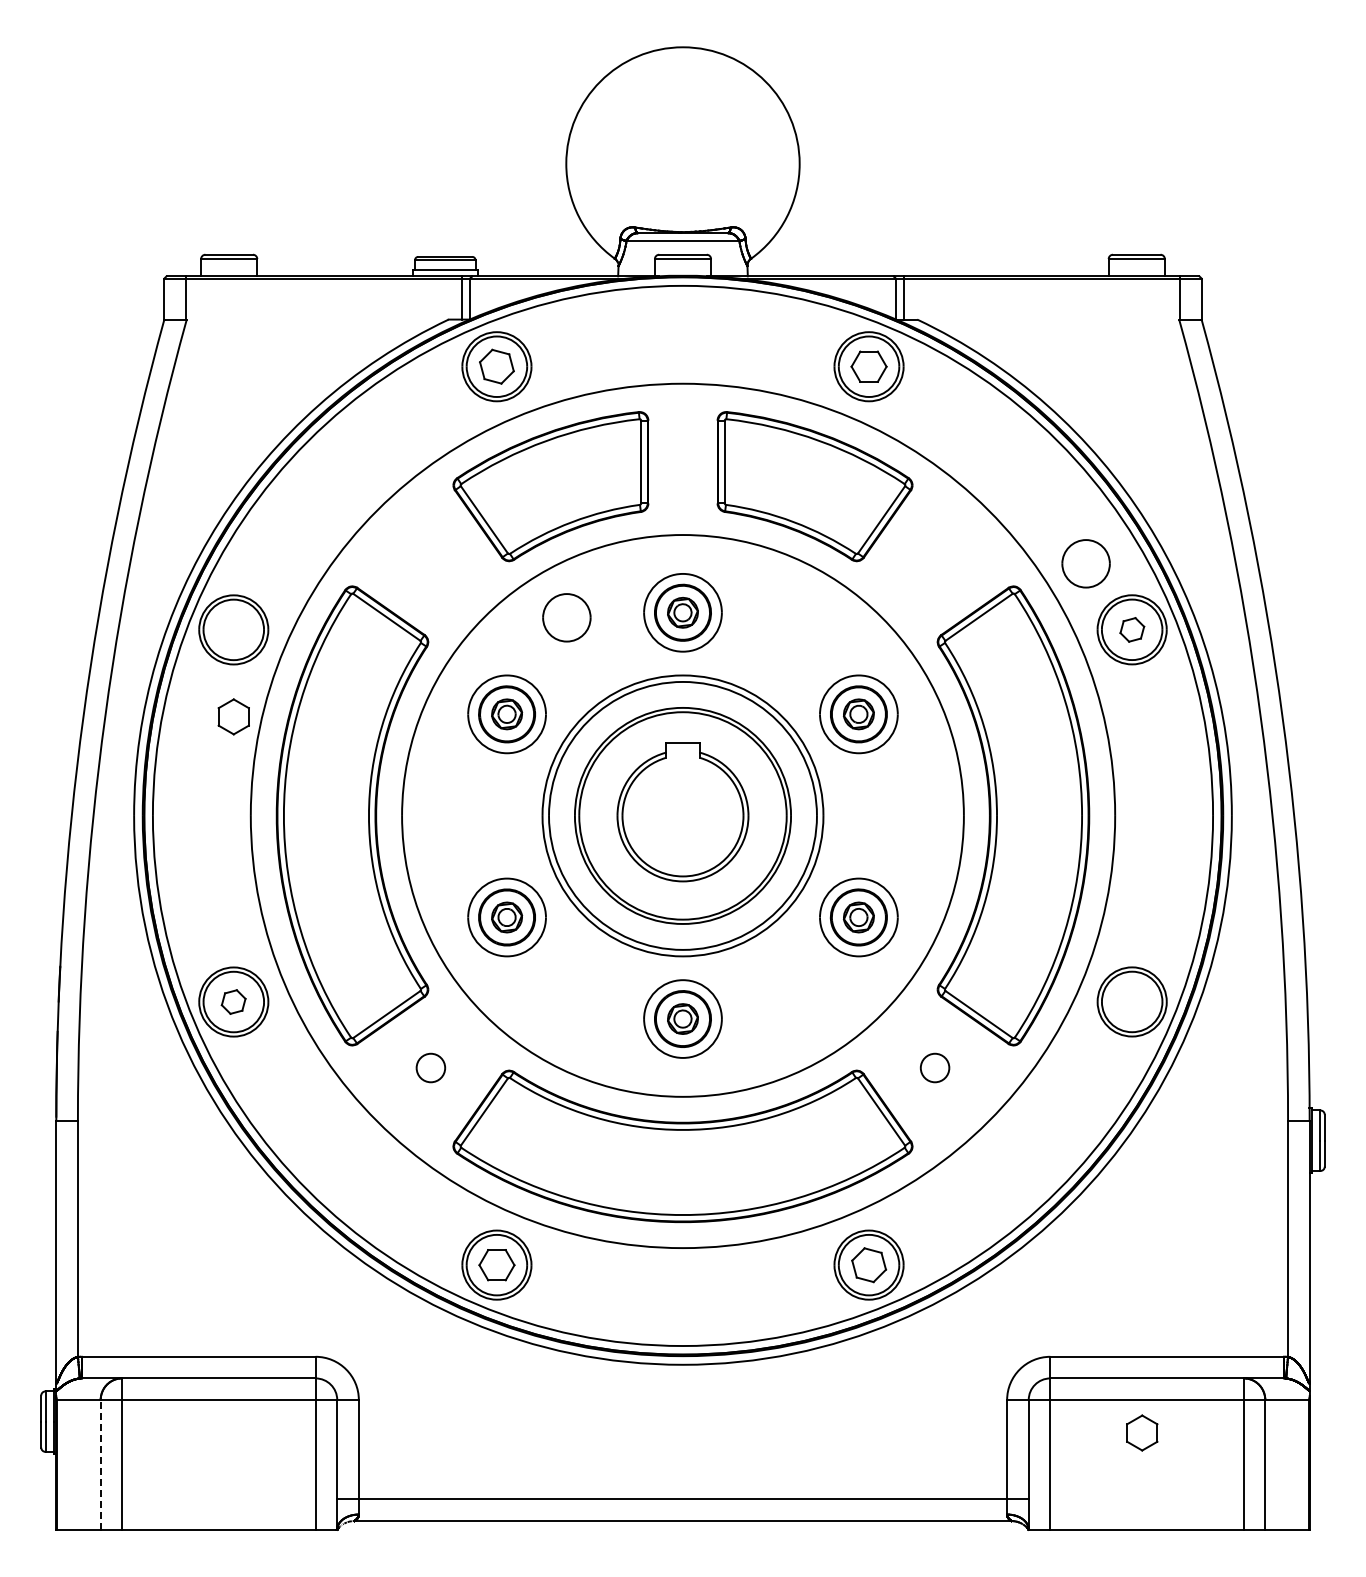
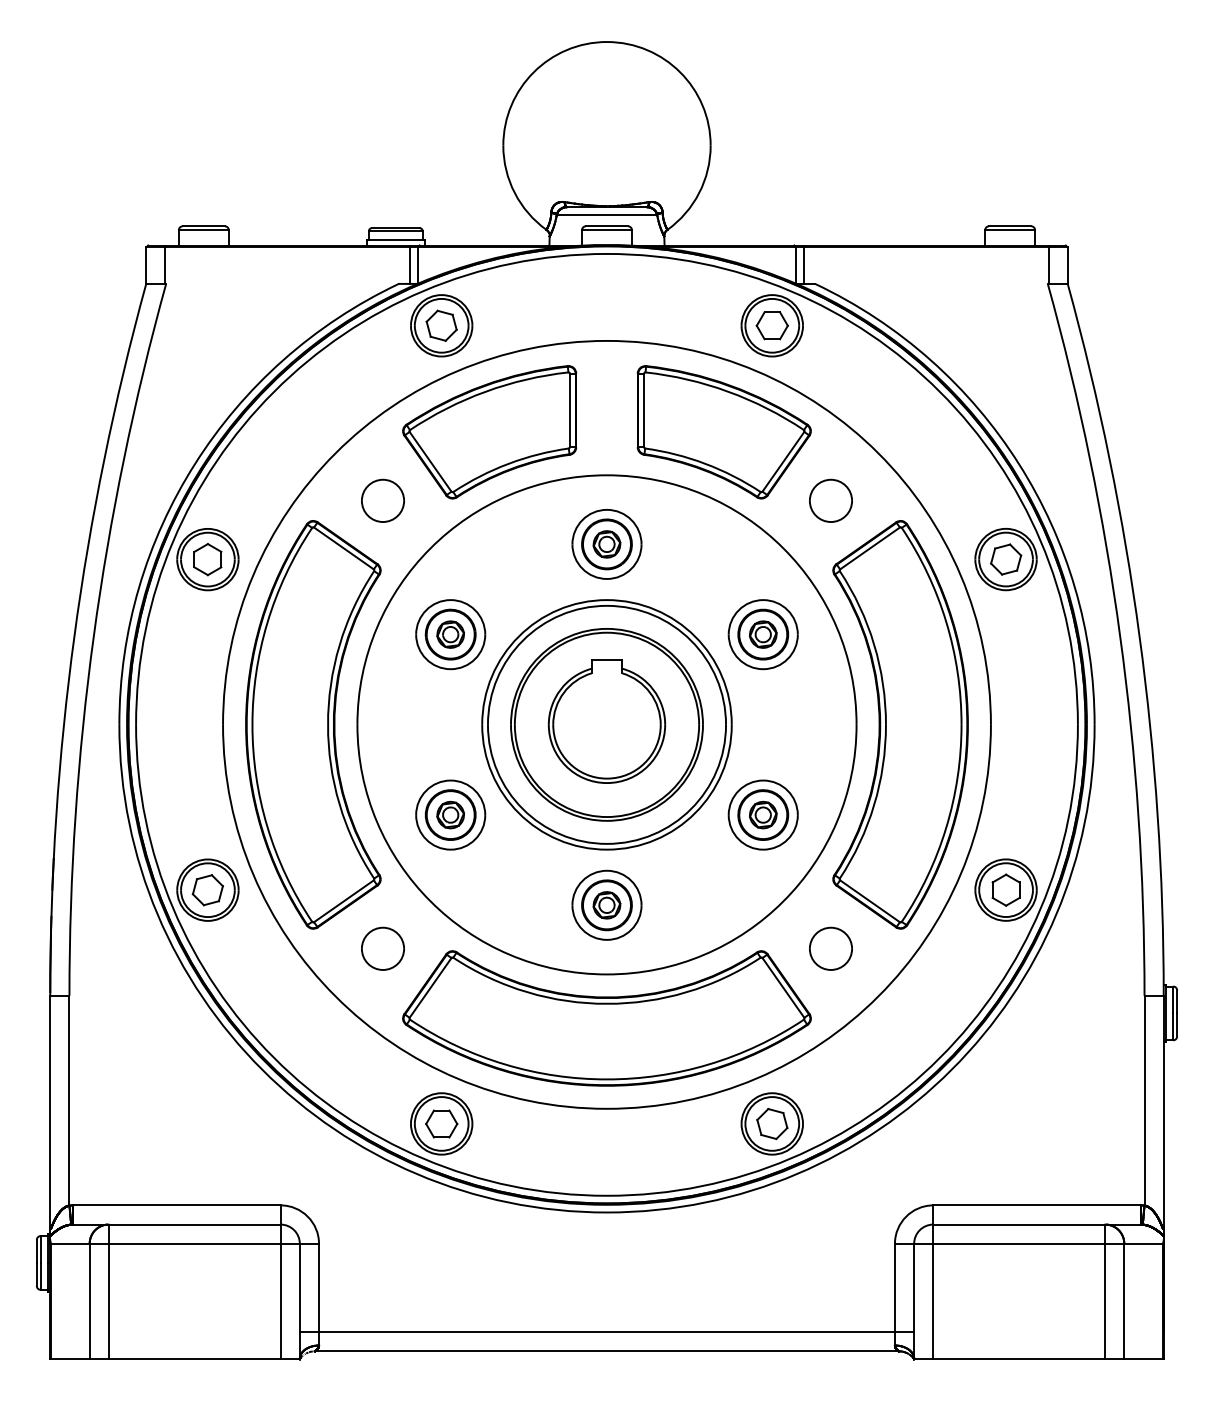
part: (1085, 563) -> (830, 500), moved
part: (566, 617) -> (382, 500), moved
part: (1132, 629) -> (1006, 559), size x1.43
part: (233, 716) -> (207, 559), moved
part: (233, 1001) -> (207, 889), size x1.43
part: (430, 1067) -> (382, 948), size x1.67
part: (934, 1067) -> (830, 948), size x1.67
part: (1142, 1432) -> (1006, 889), moved
line: (100, 1464) -> (89, 1301), dashed -> solid

